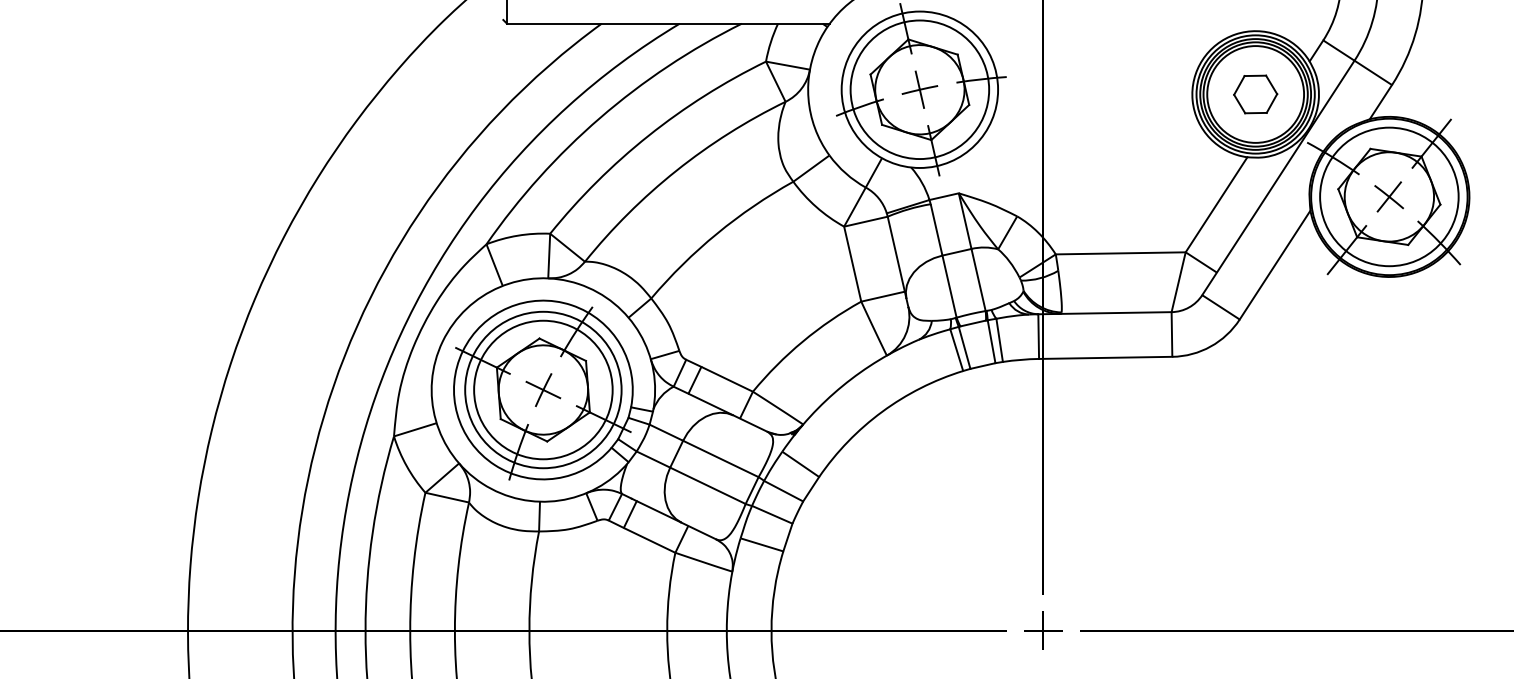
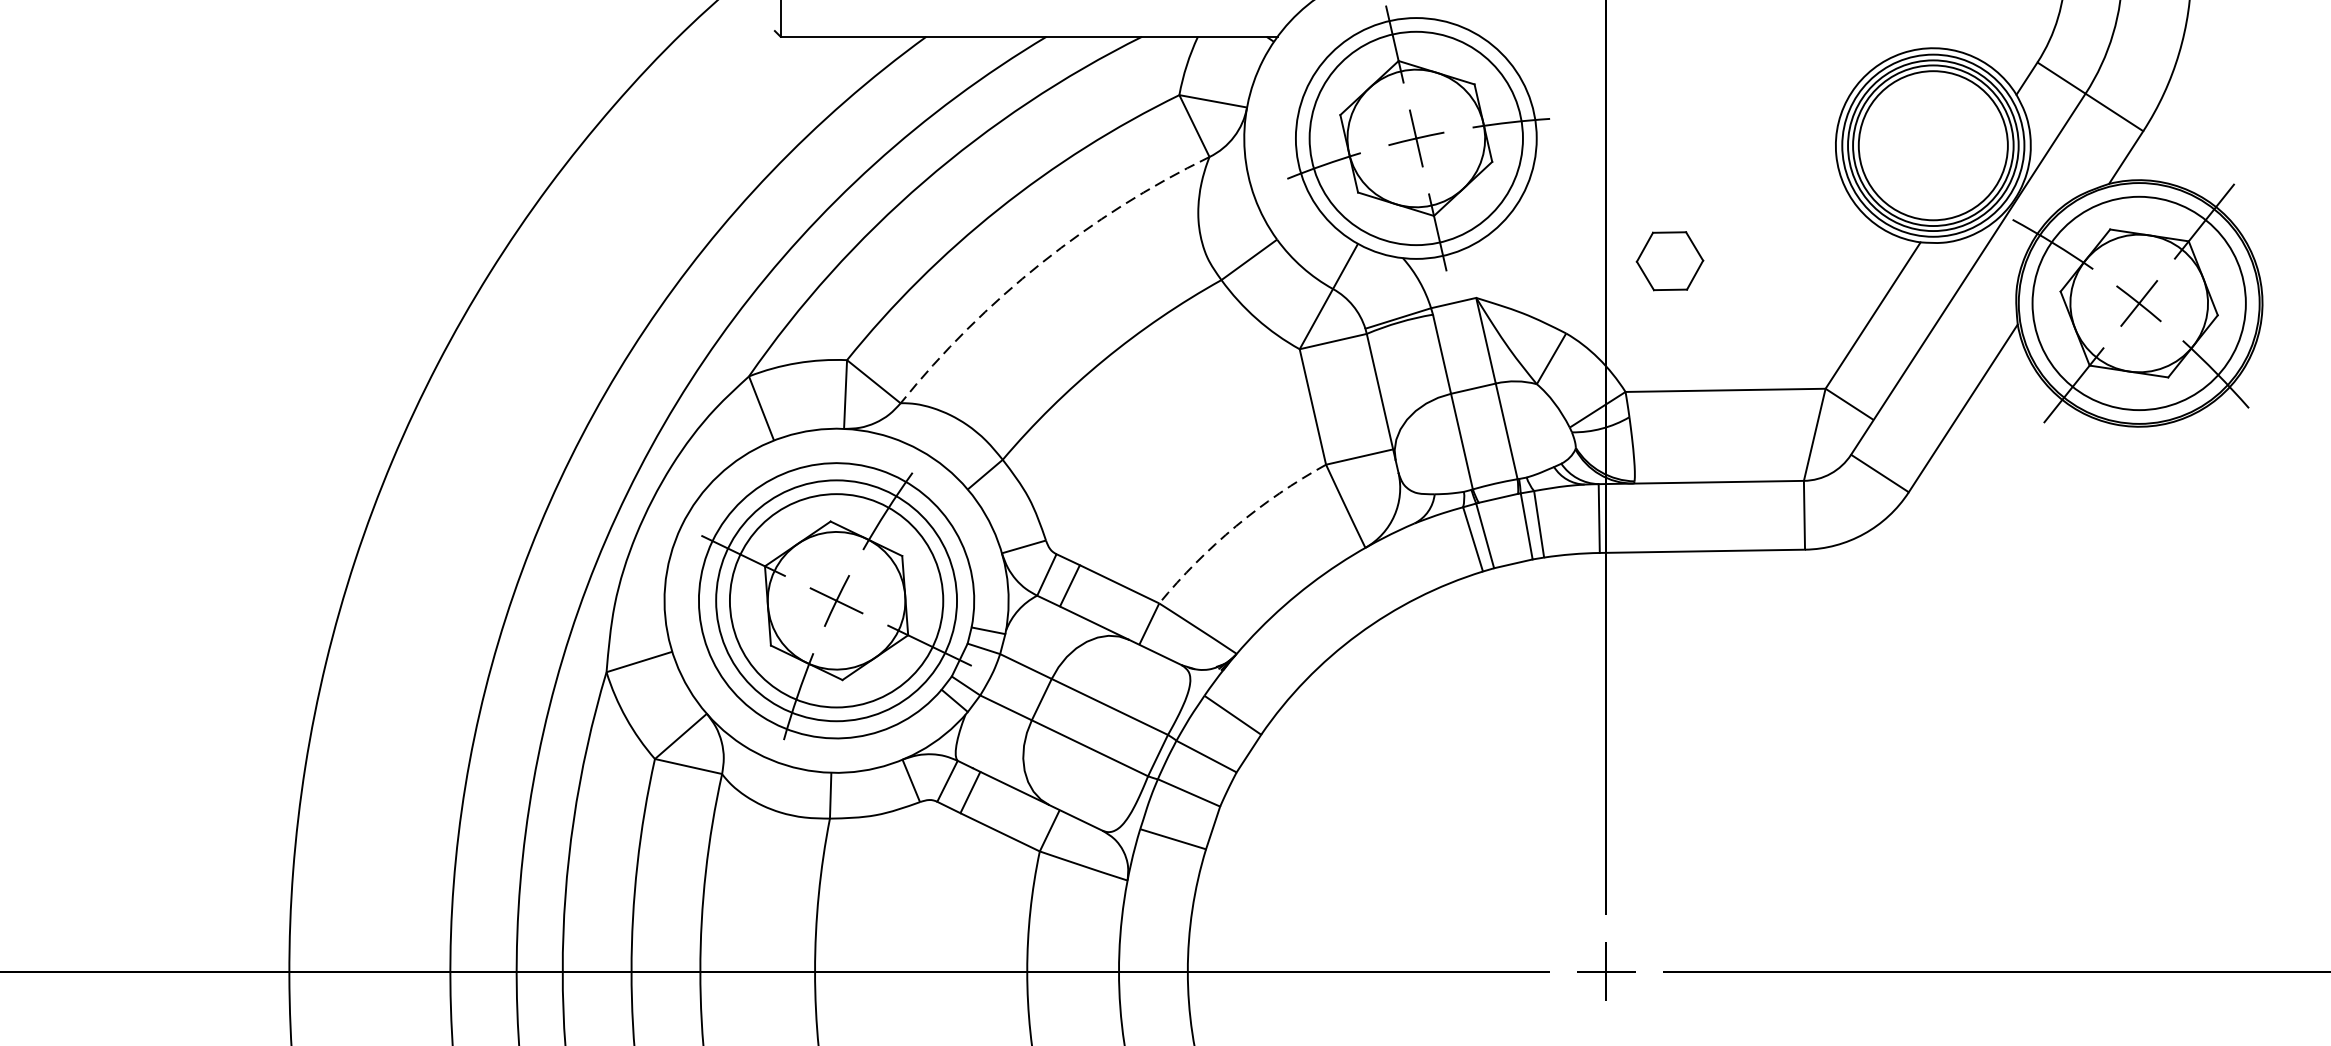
part: (1255, 94) -> (1669, 261), moved
arc: (676, 170) -> (1041, 262), solid -> dashed
arc: (802, 341) -> (1235, 526), solid -> dashed

